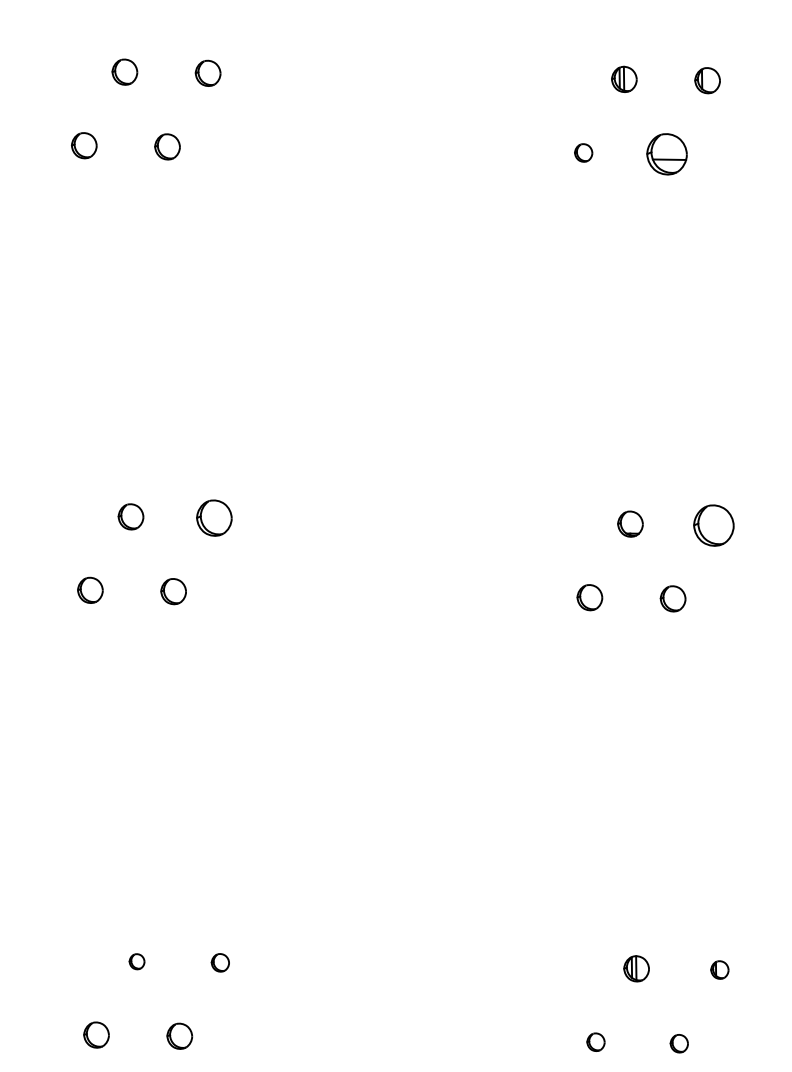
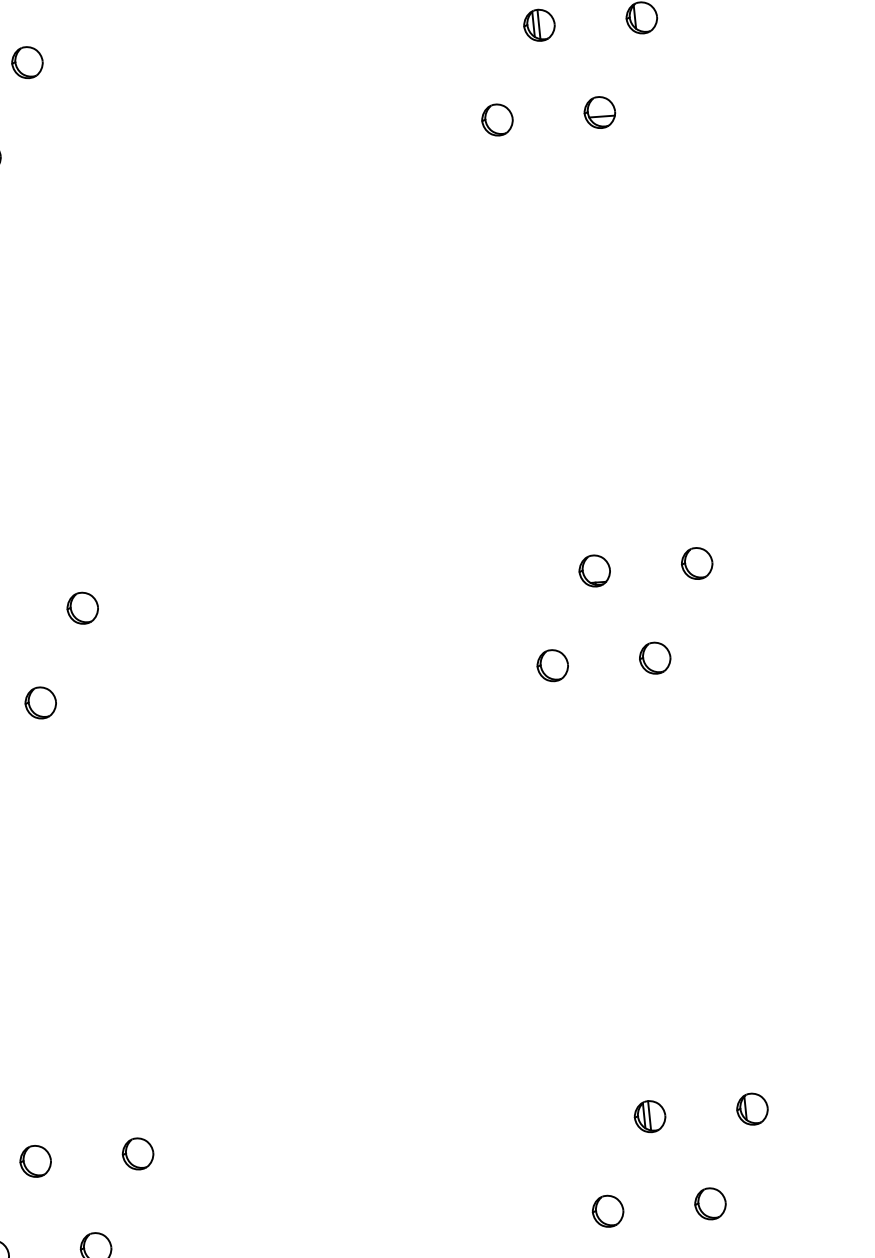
part: (583, 152) -> (497, 119), size x1.43
part: (666, 153) -> (599, 111), size x0.62
part: (213, 517) -> (81, 607), size x0.71
part: (713, 524) -> (696, 562), size x0.62
part: (136, 961) -> (34, 1161), size x1.67
part: (220, 962) -> (138, 1153), size x1.43
part: (719, 969) -> (751, 1108), size x1.43
part: (595, 1041) -> (607, 1210), size x1.43
part: (679, 1043) -> (710, 1203), size x1.43

